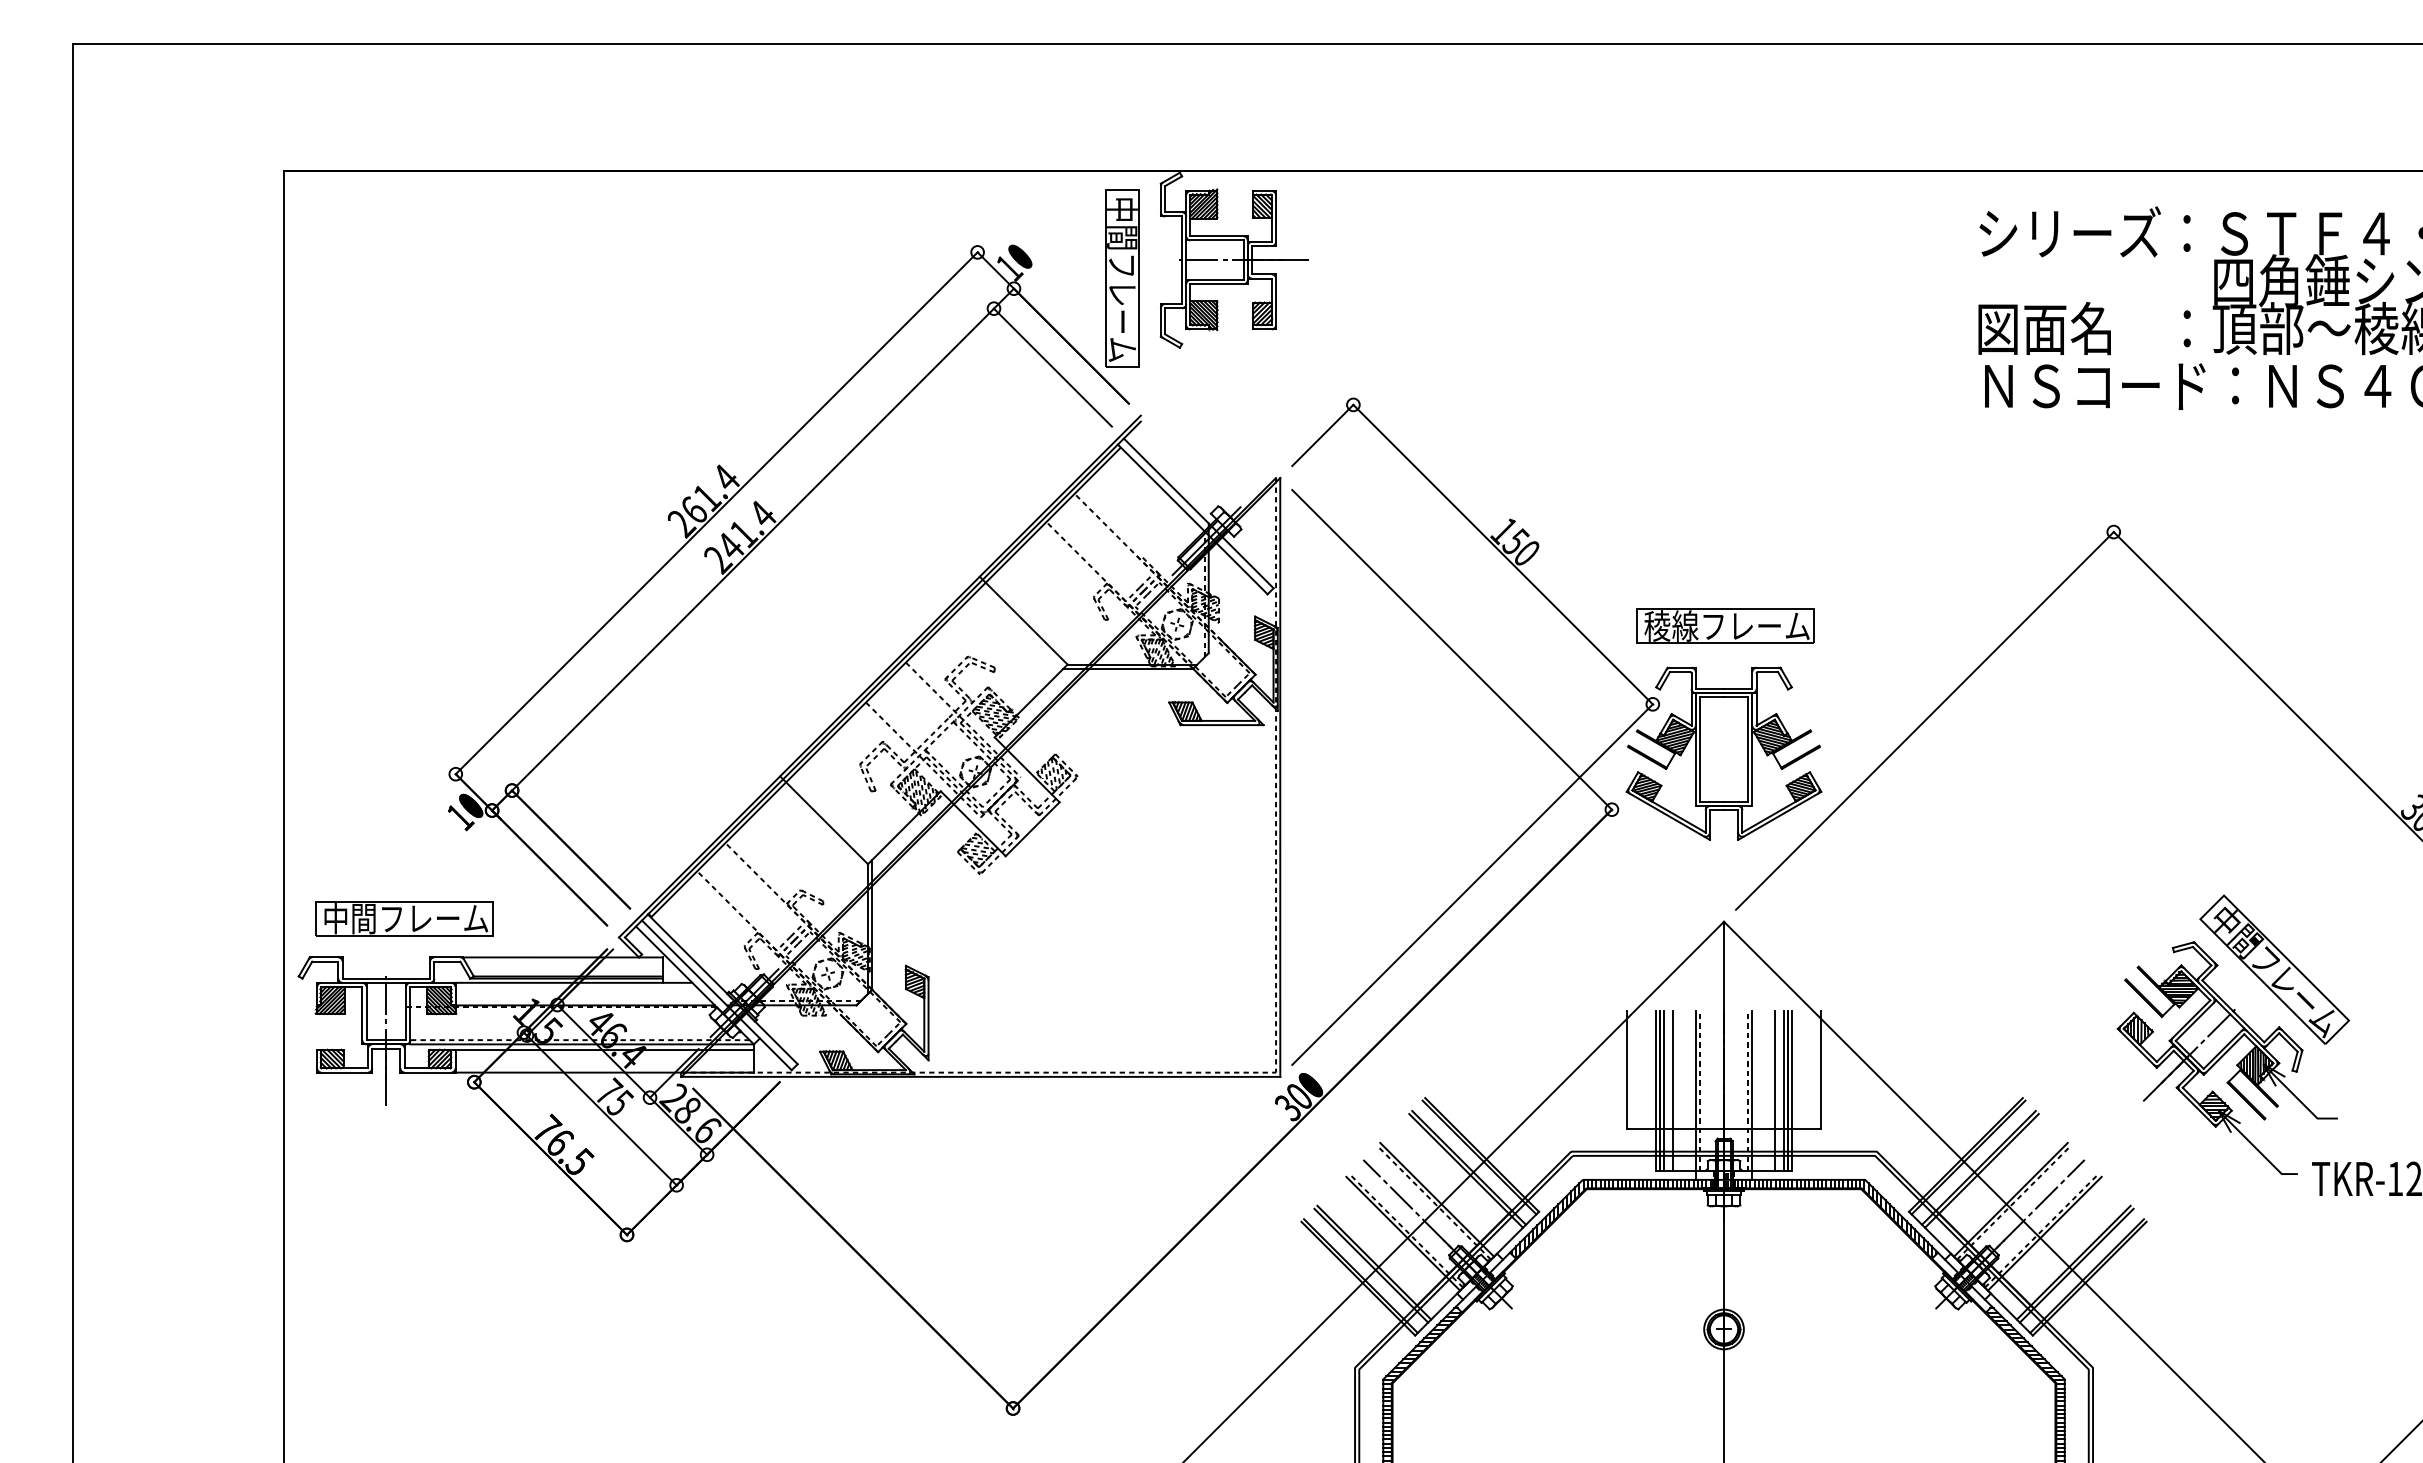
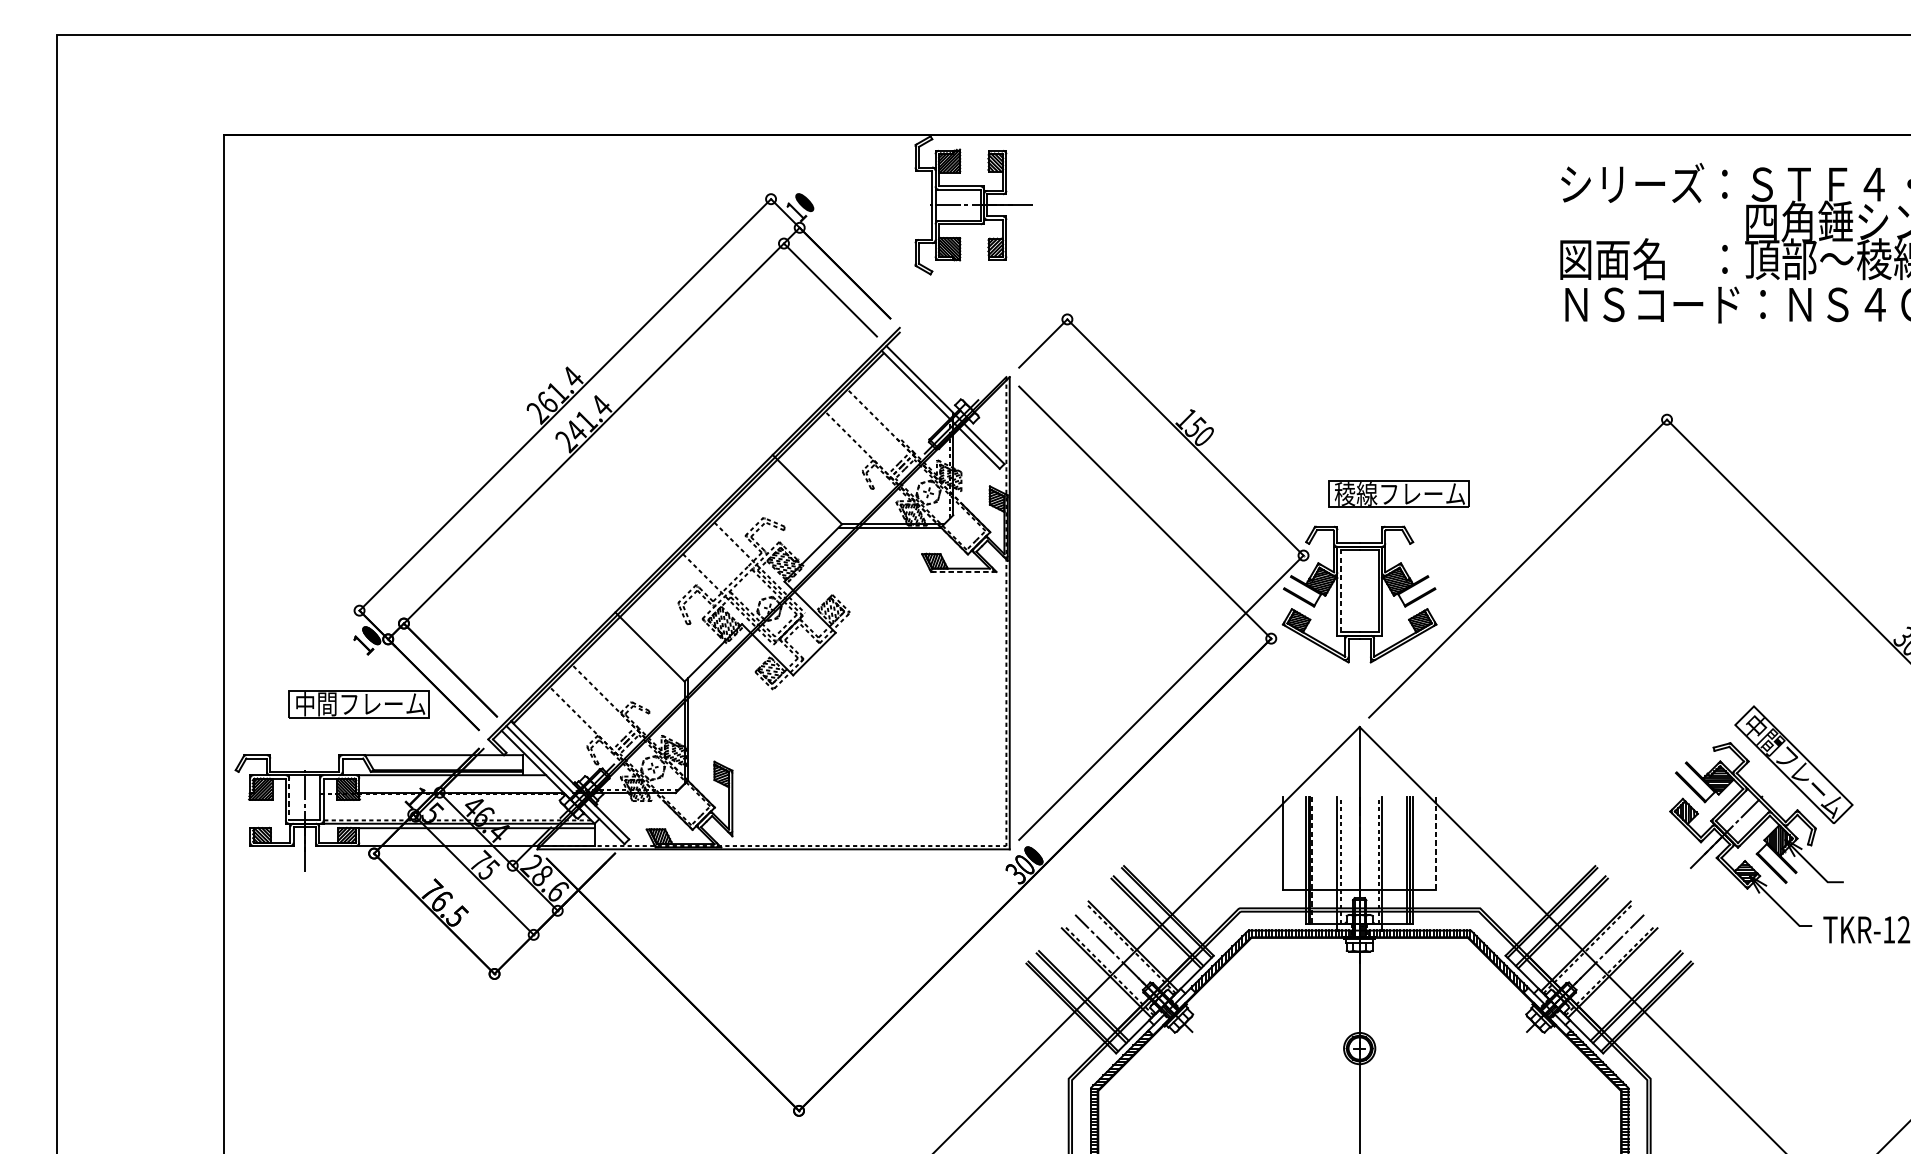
part: (1122, 278) -> (885, 219), removed
part: (1725, 625) -> (1398, 493), moved
line: (1222, 725) -> (964, 572), solid -> dashed
line: (1700, 749) -> (1341, 591), solid -> dashed
part: (404, 918) -> (359, 703), moved
line: (366, 1011) -> (289, 797), solid -> dashed
line: (1821, 1070) -> (1436, 844), solid -> dashed
line: (1664, 1090) -> (1312, 860), solid -> dashed
line: (1673, 1090) -> (1319, 860), removed
line: (1774, 1090) -> (1399, 860), removed

